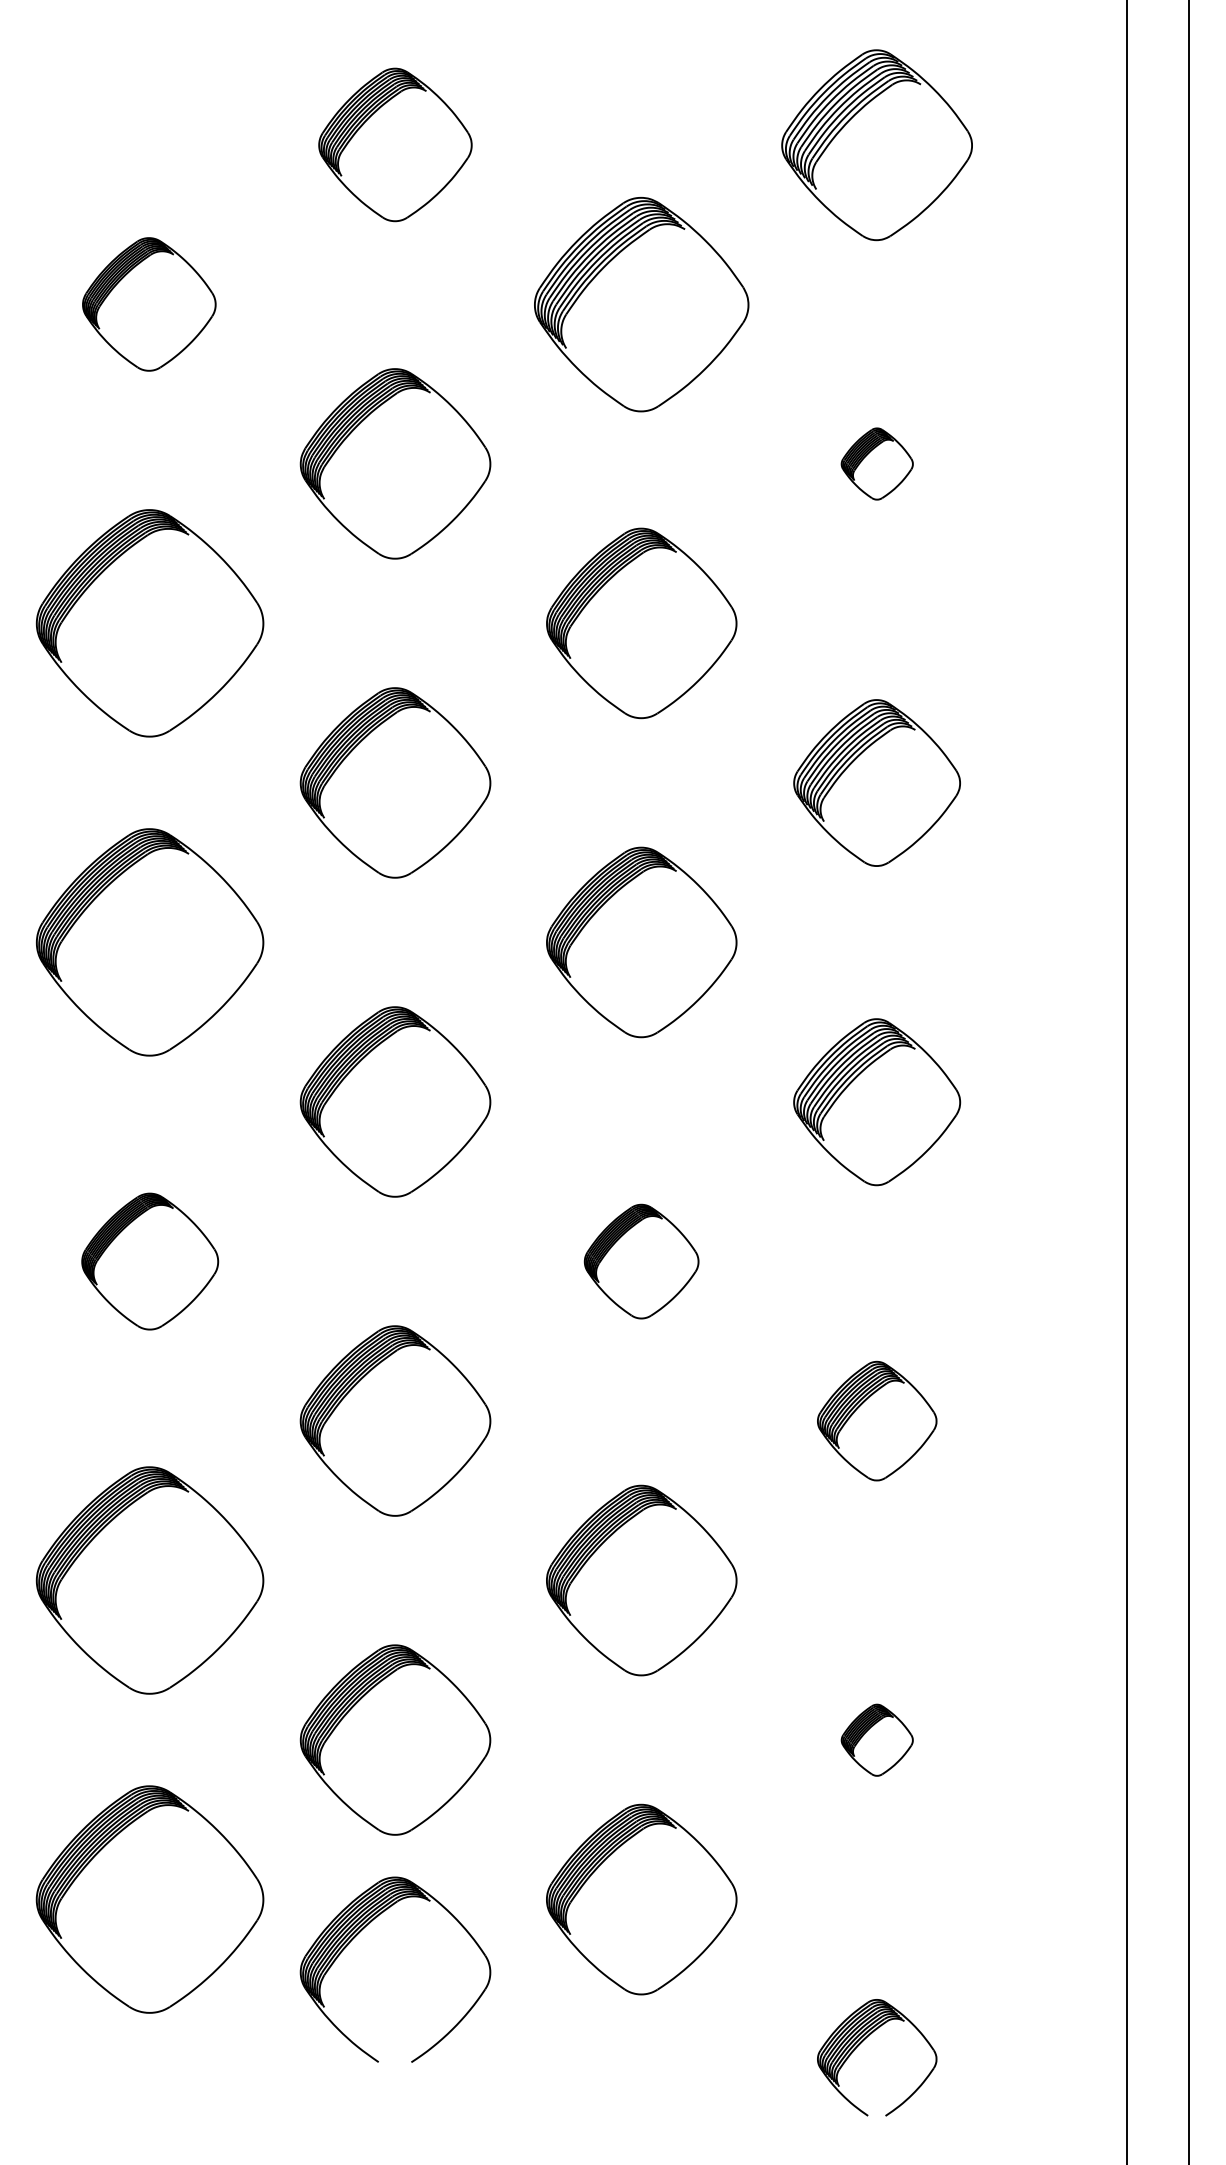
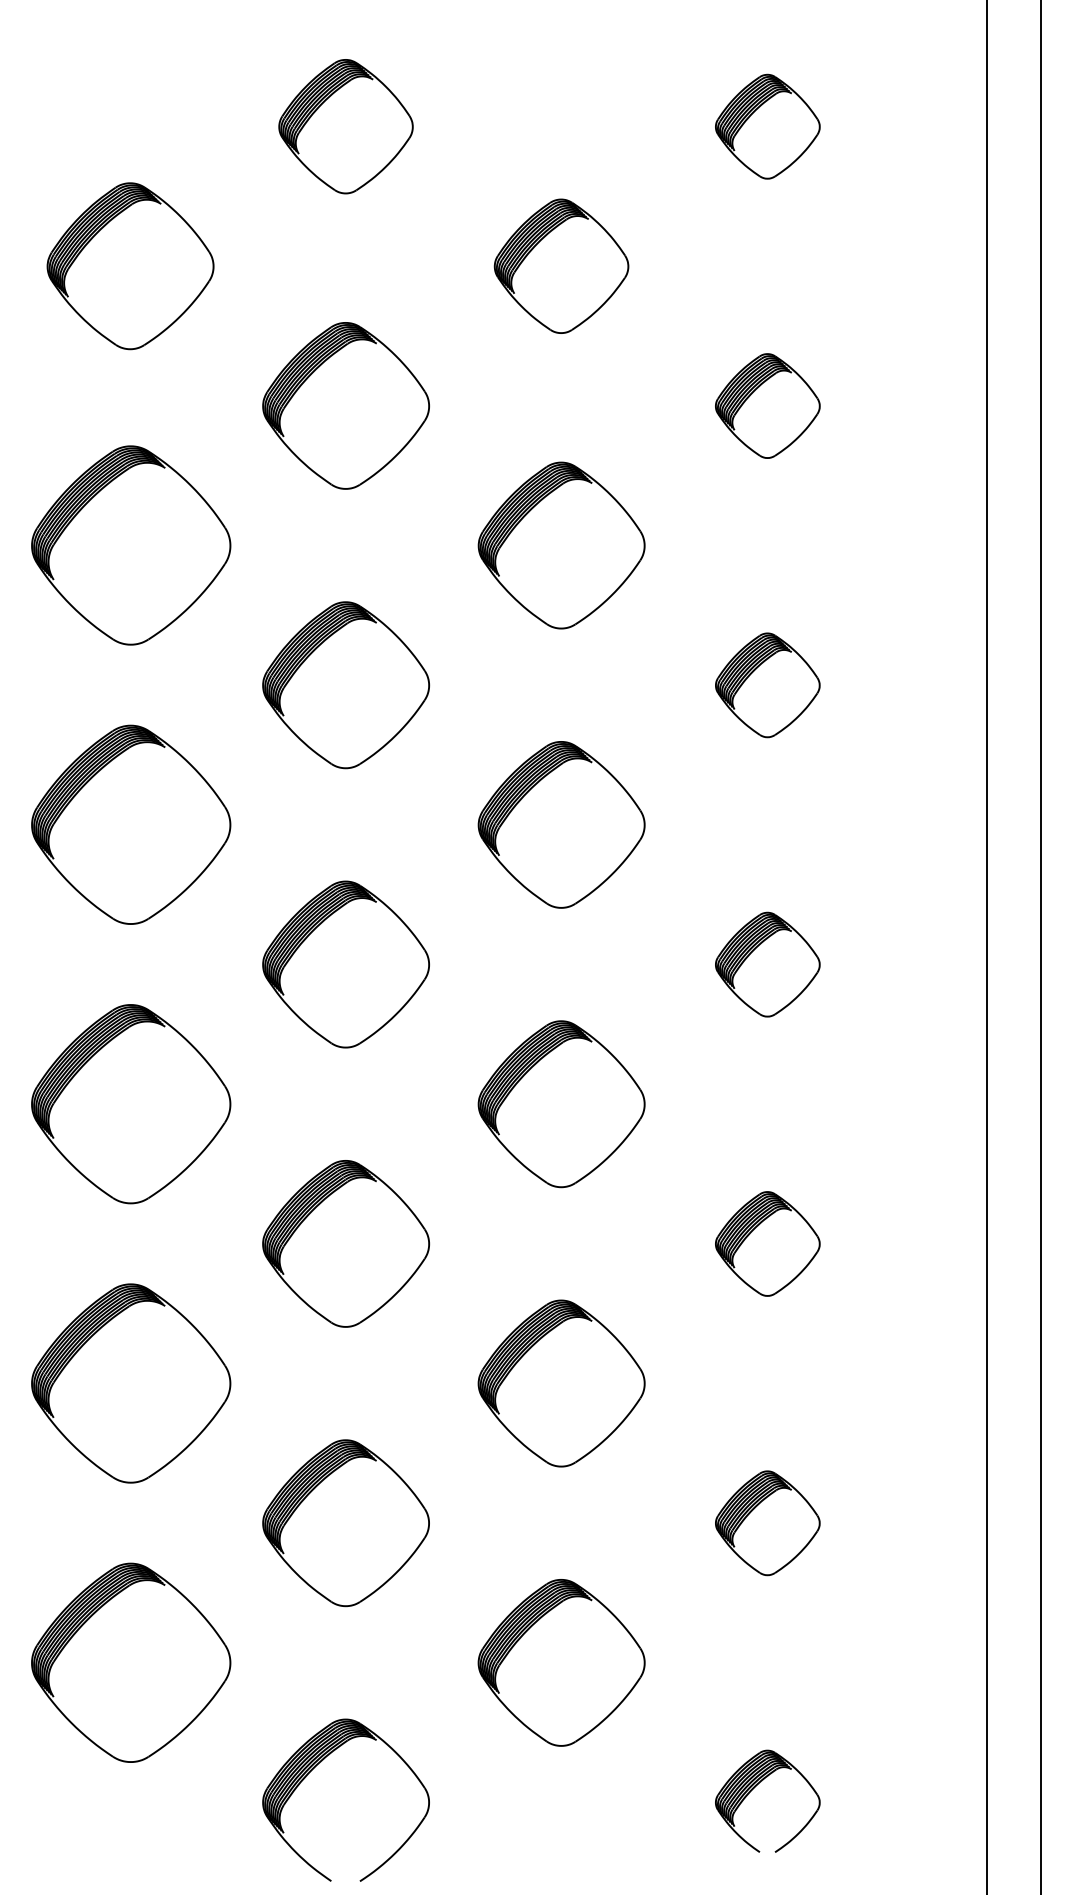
part: (876, 144) -> (767, 126), size x0.62
part: (641, 303) -> (561, 265), size x0.71
part: (149, 304) -> (130, 266), size x1.43
part: (876, 463) -> (767, 405), size x1.67
part: (876, 783) -> (767, 685), size x0.71
part: (876, 1101) -> (767, 964), size x0.71
part: (150, 1261) -> (131, 1104), size x1.67
part: (641, 1261) -> (561, 1104), size x1.67
part: (876, 1740) -> (767, 1523), size x1.67
part: (359, 1933) -> (314, 1768), moved

